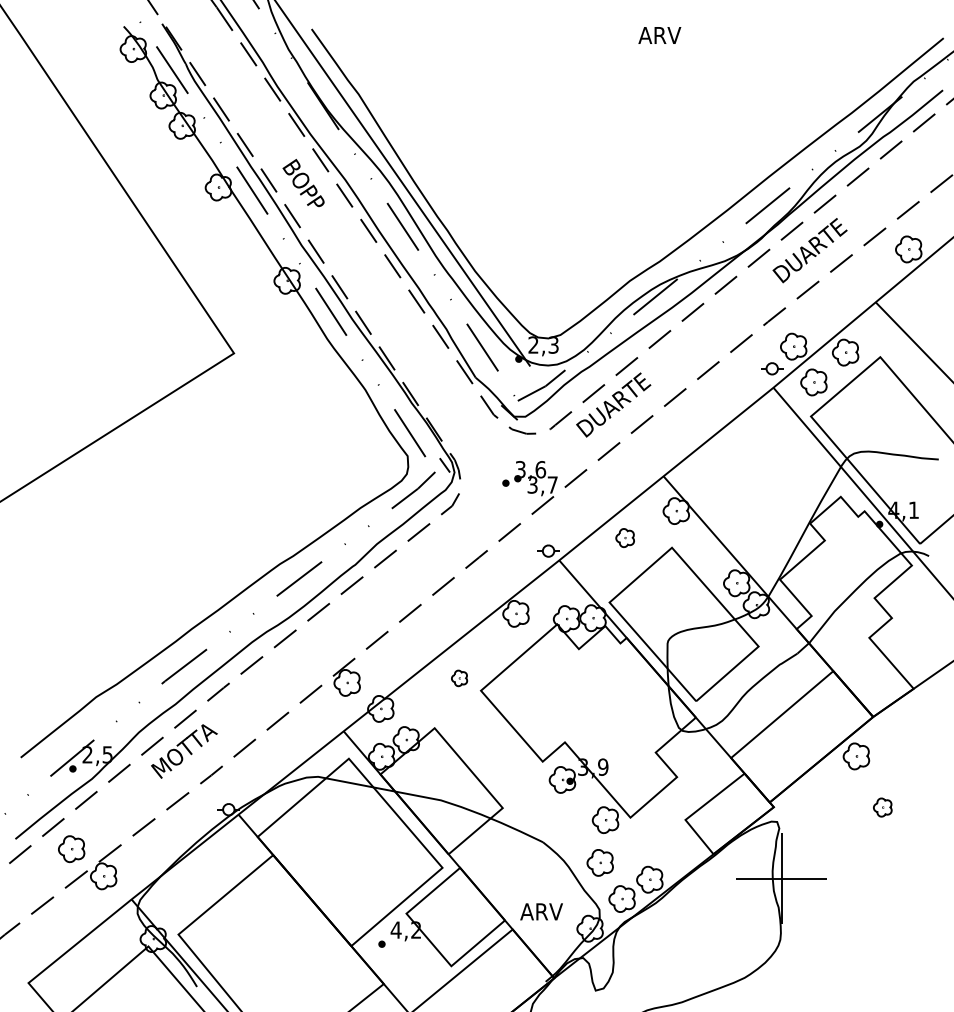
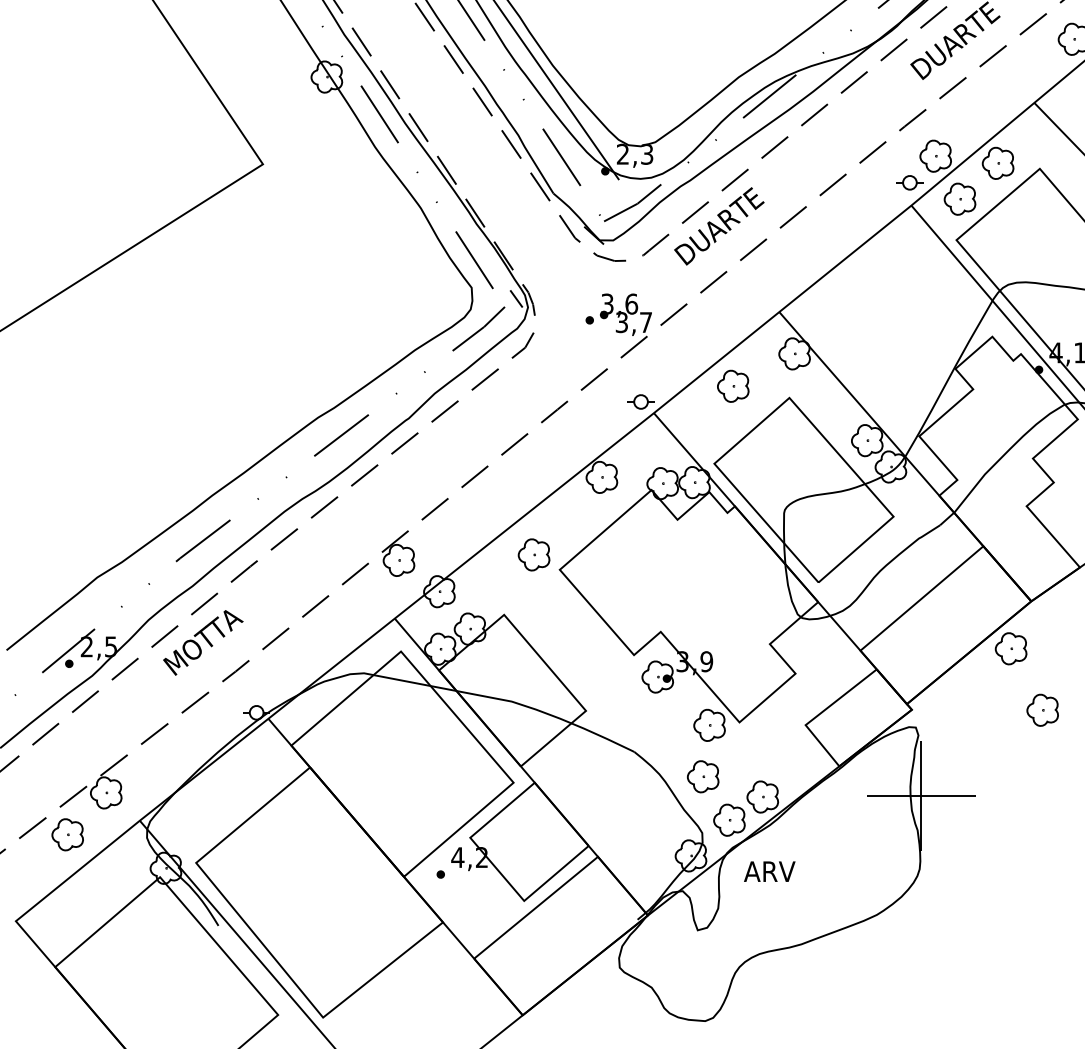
part: (624, 537) -> (732, 385), size x1.43
part: (459, 678) -> (533, 555), size x1.67
part: (882, 807) -> (1042, 710), size x1.43
part: (71, 849) -> (67, 835), moved
text: (541, 911) -> (769, 871), moved

